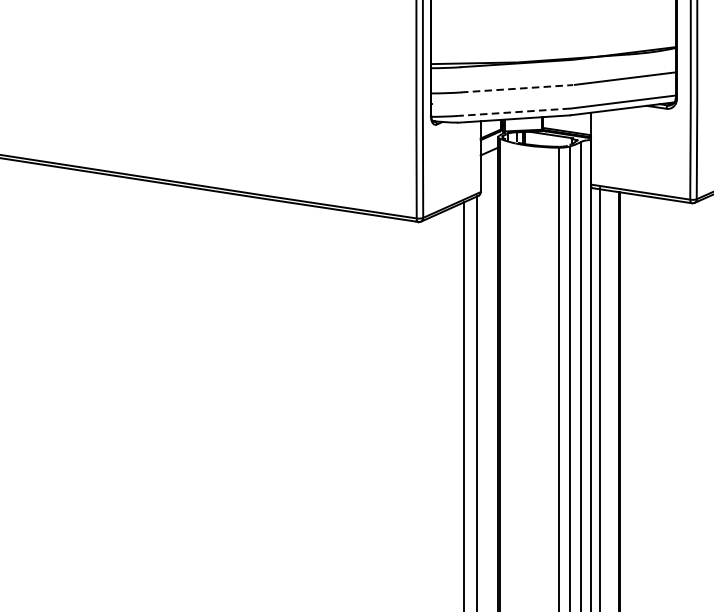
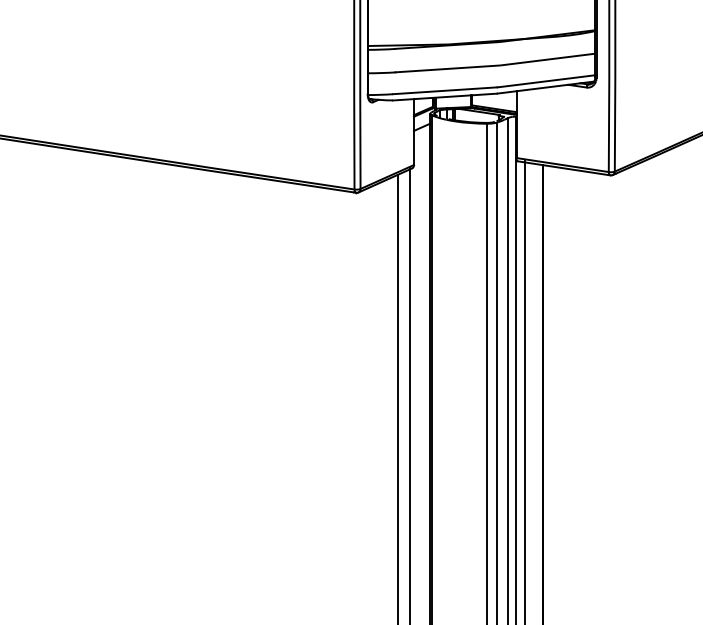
line: (517, 88) -> (448, 68), dashed -> solid
line: (513, 111) -> (444, 90), dashed -> solid

